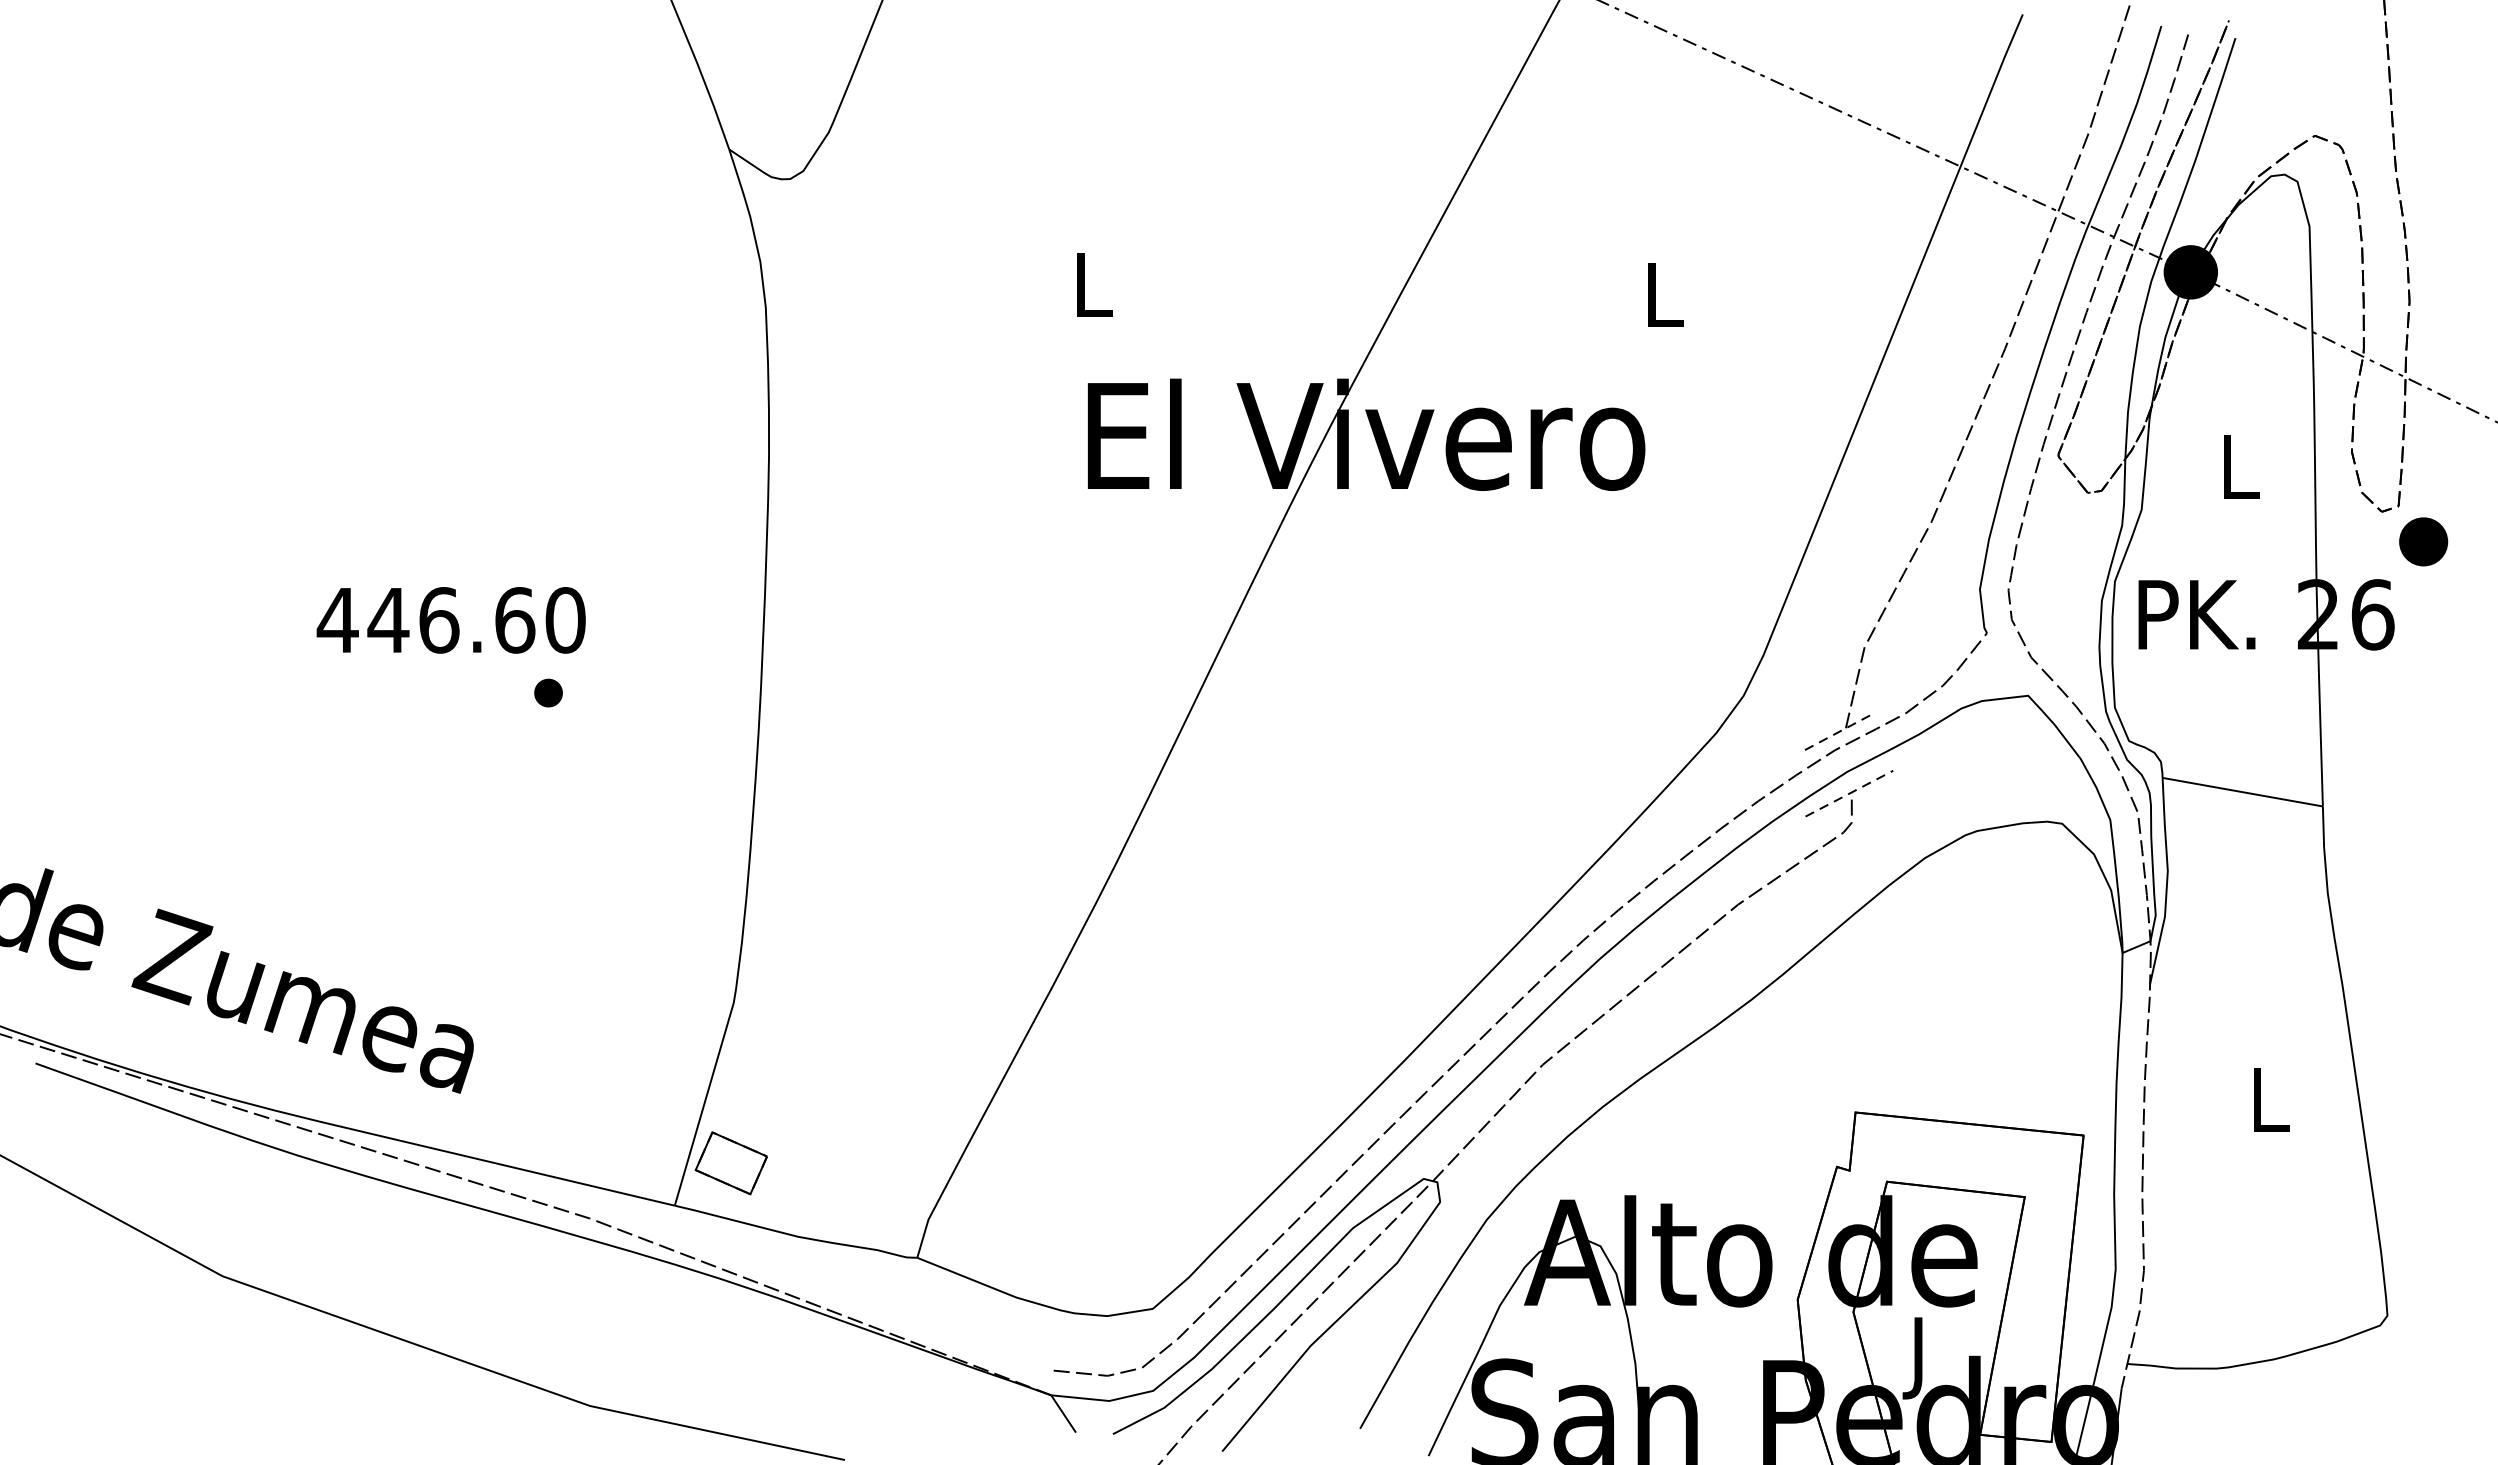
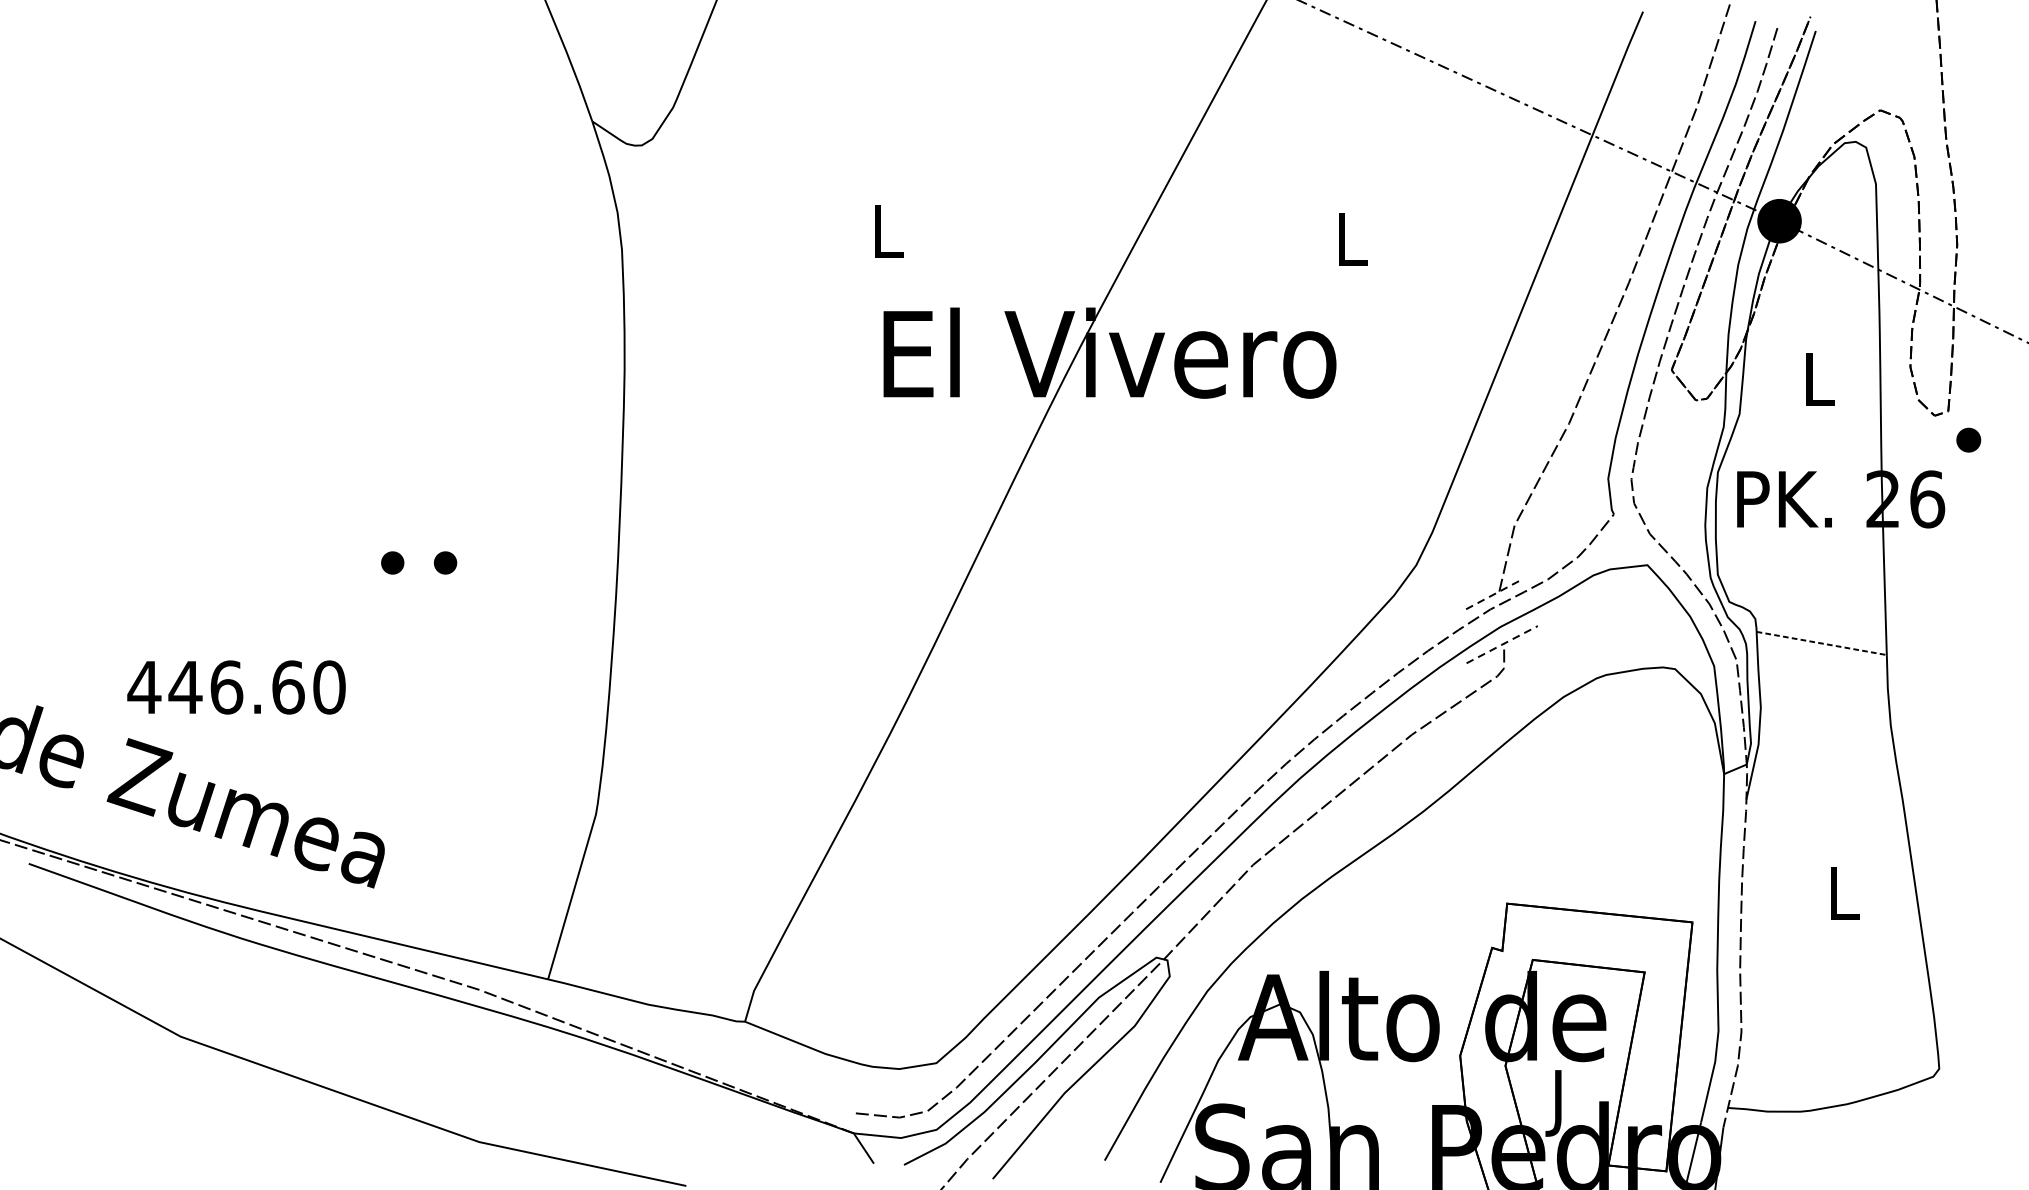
part: (2423, 541) -> (1968, 439), size x0.6
text: (450, 620) -> (235, 687), moved
part: (483, 692) -> (392, 562), added
line: (2243, 792) -> (1822, 643), solid -> dashed
part: (730, 1163) -> (593, 945), removed

